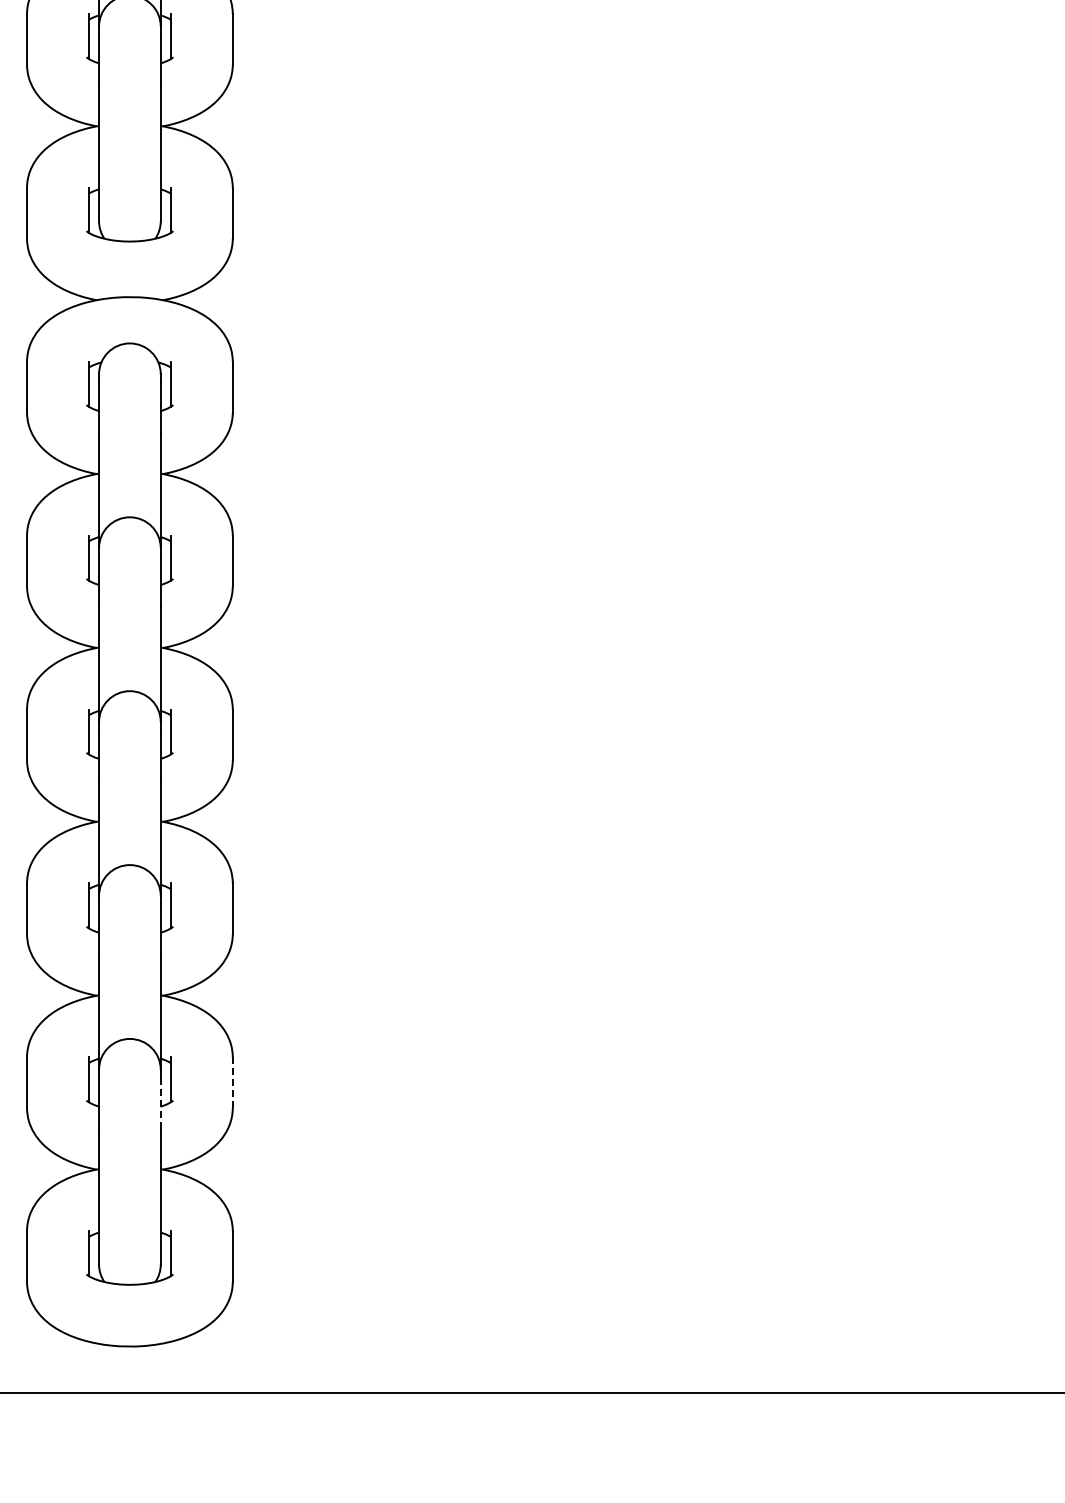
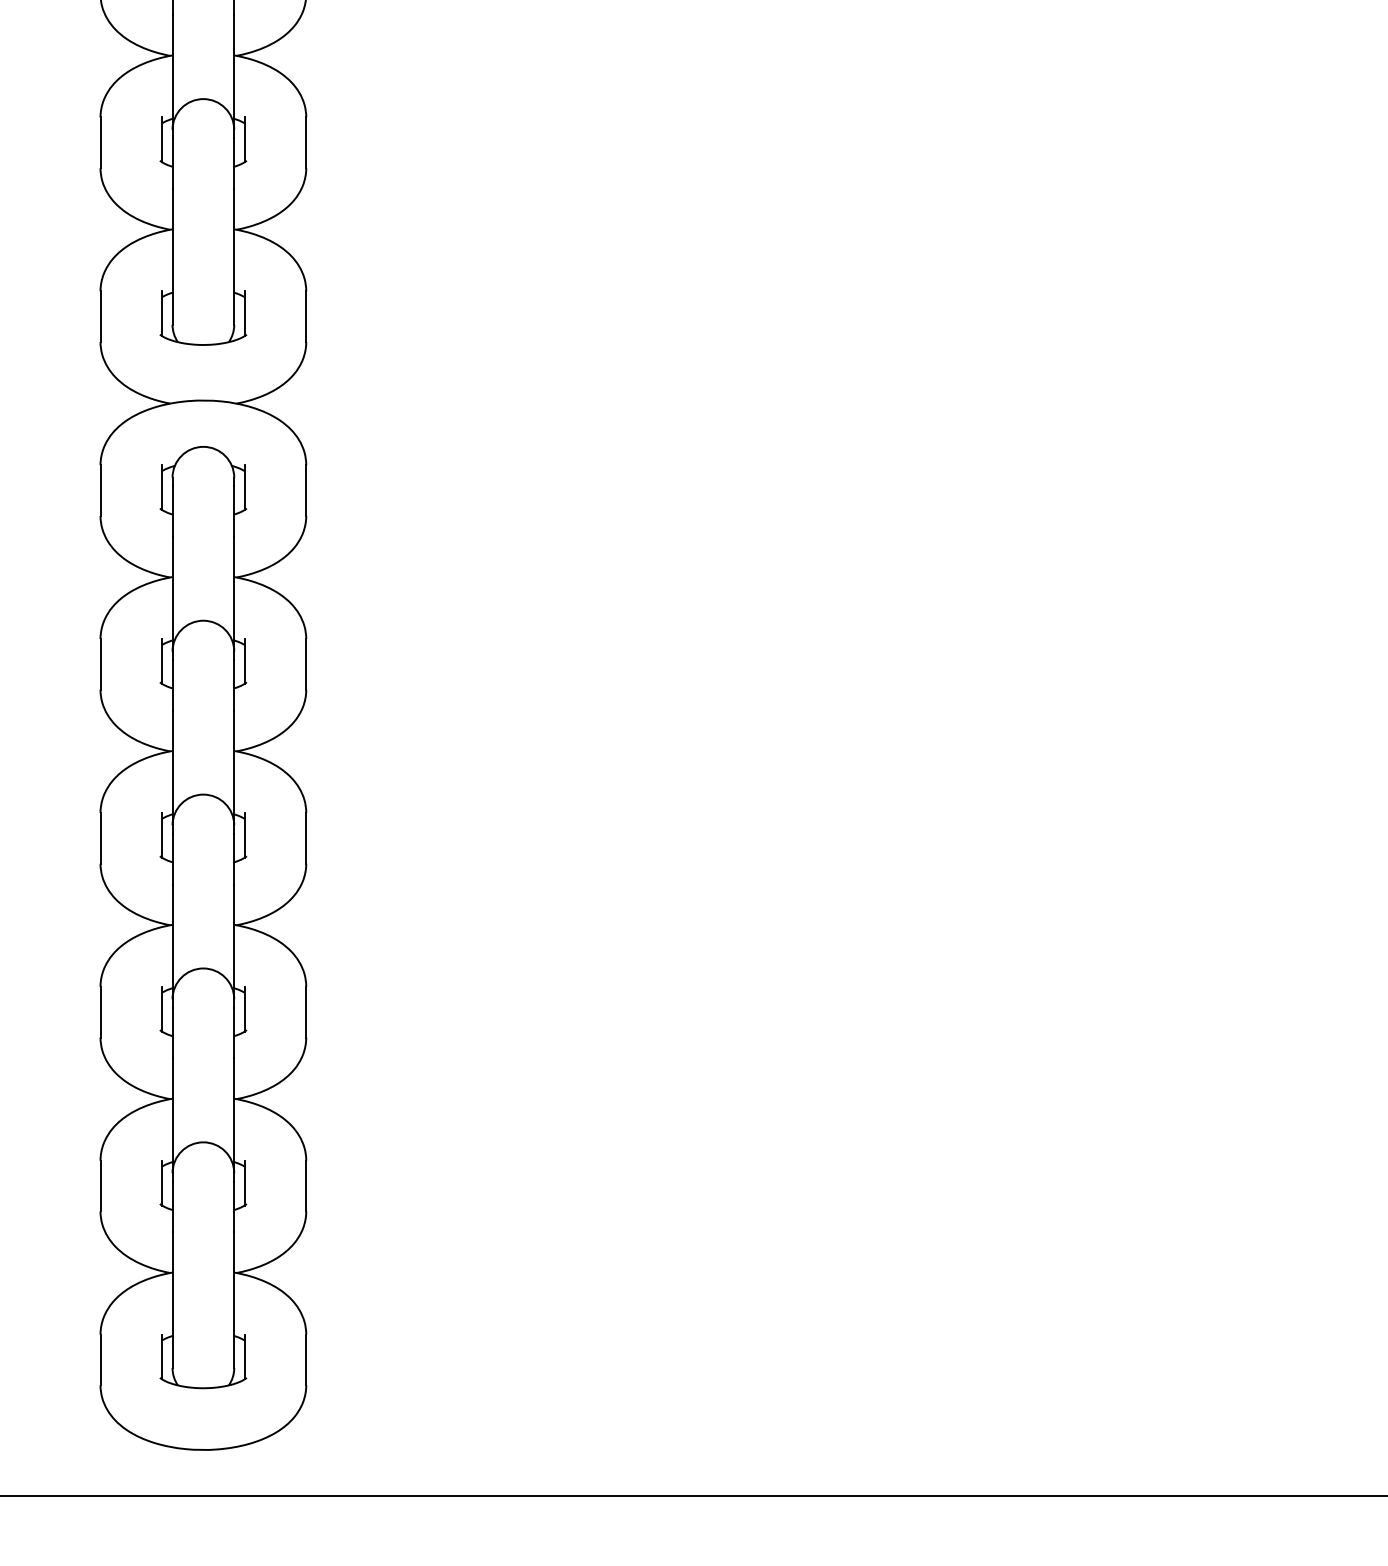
line: (233, 1083) -> (306, 1186), dashed -> solid
line: (161, 1104) -> (234, 1207), dashed -> solid

